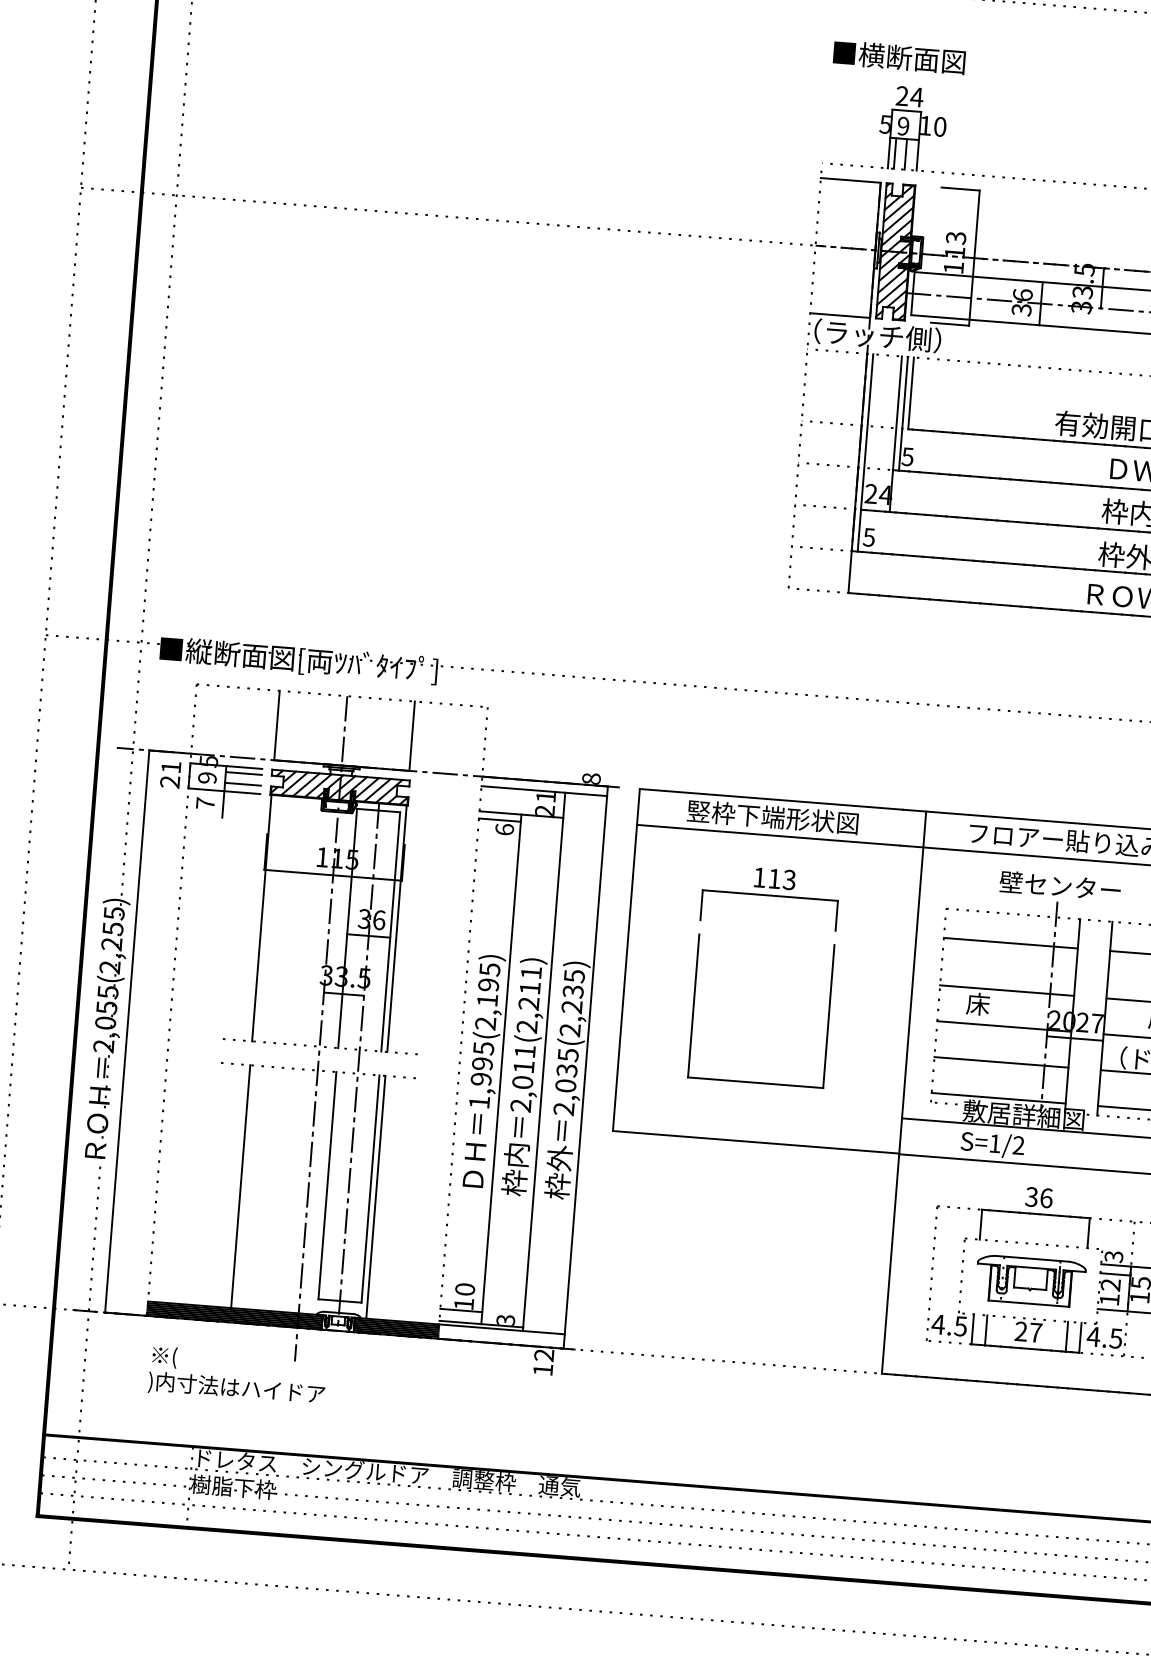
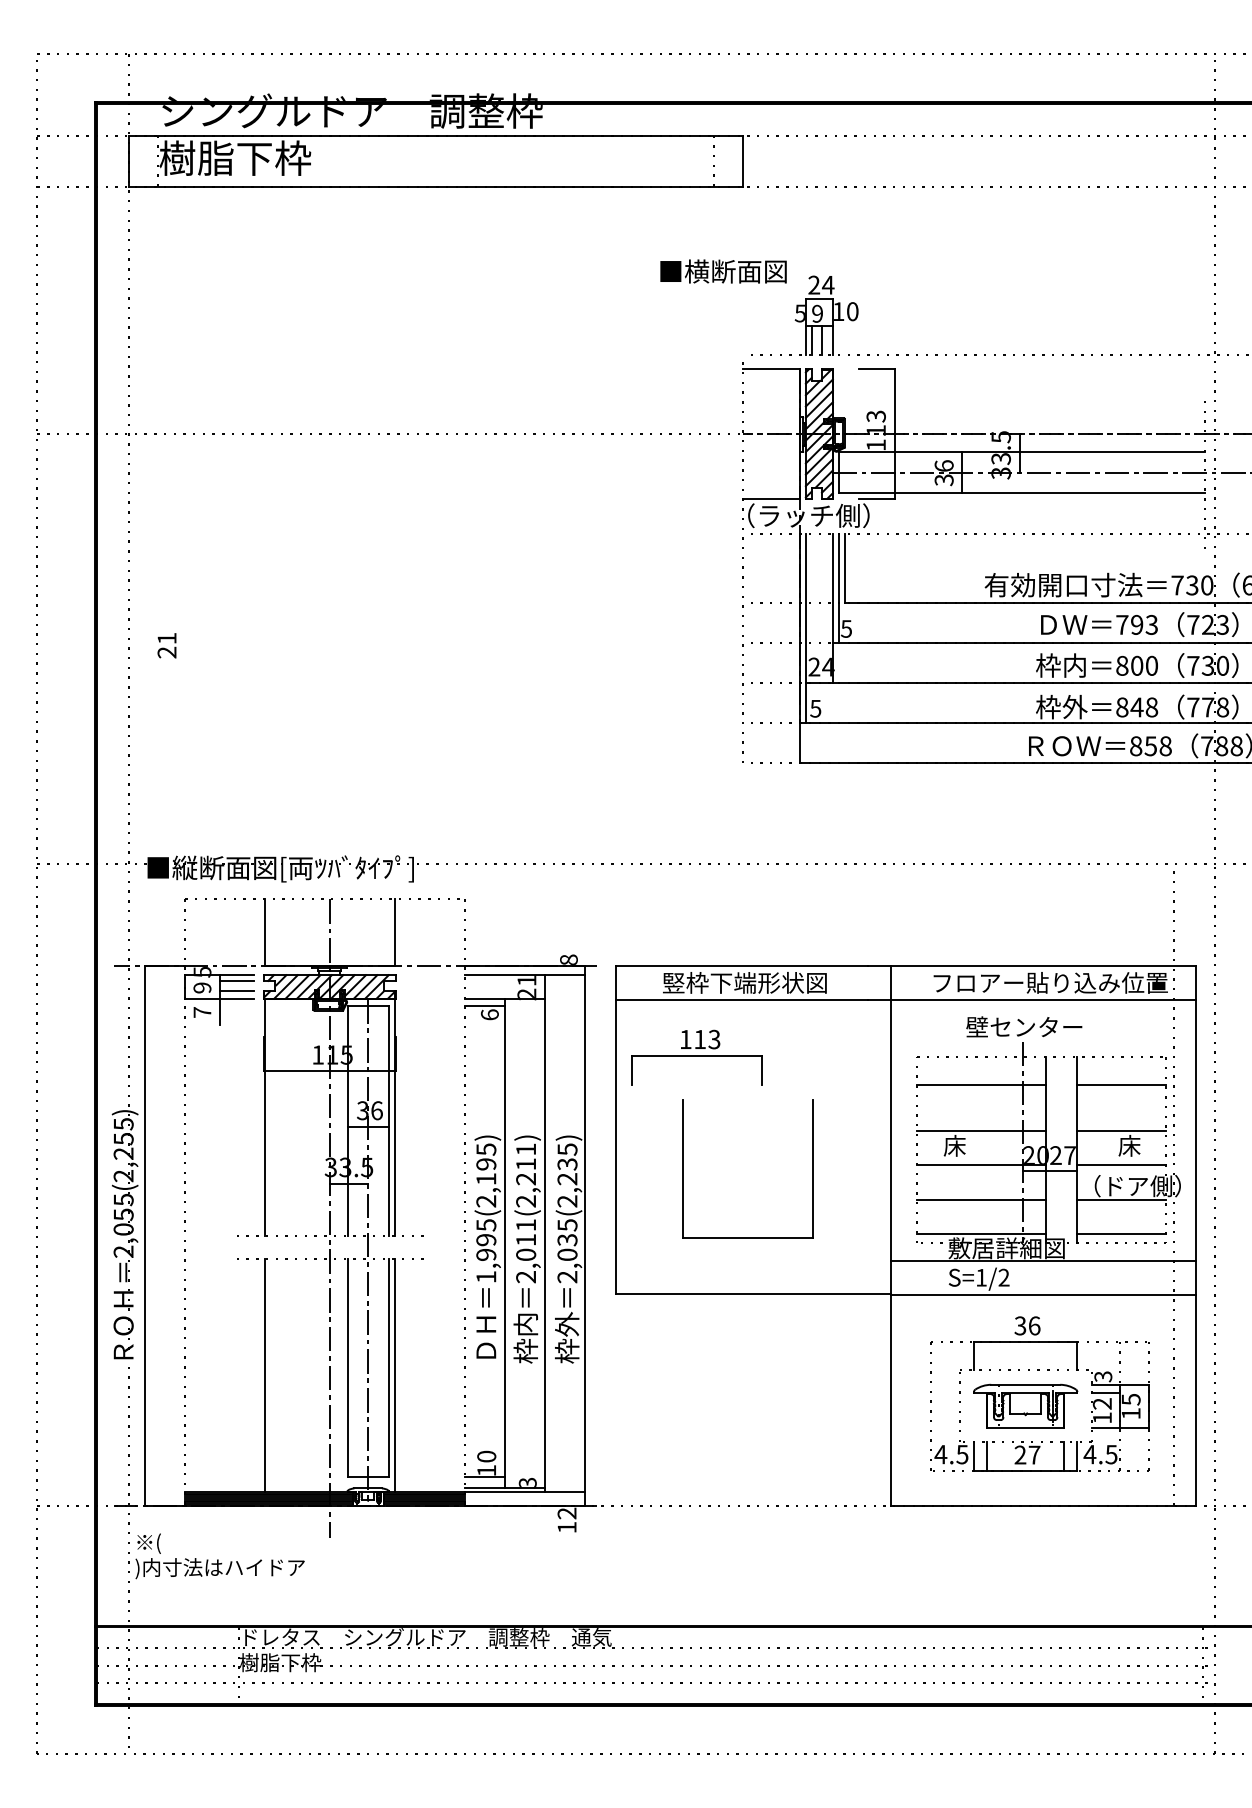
text: (899, 57) -> (723, 271), moved
text: (170, 774) -> (166, 645), moved
part: (769, 897) -> (696, 1057), moved
text: (236, 1376) -> (219, 1556), moved

